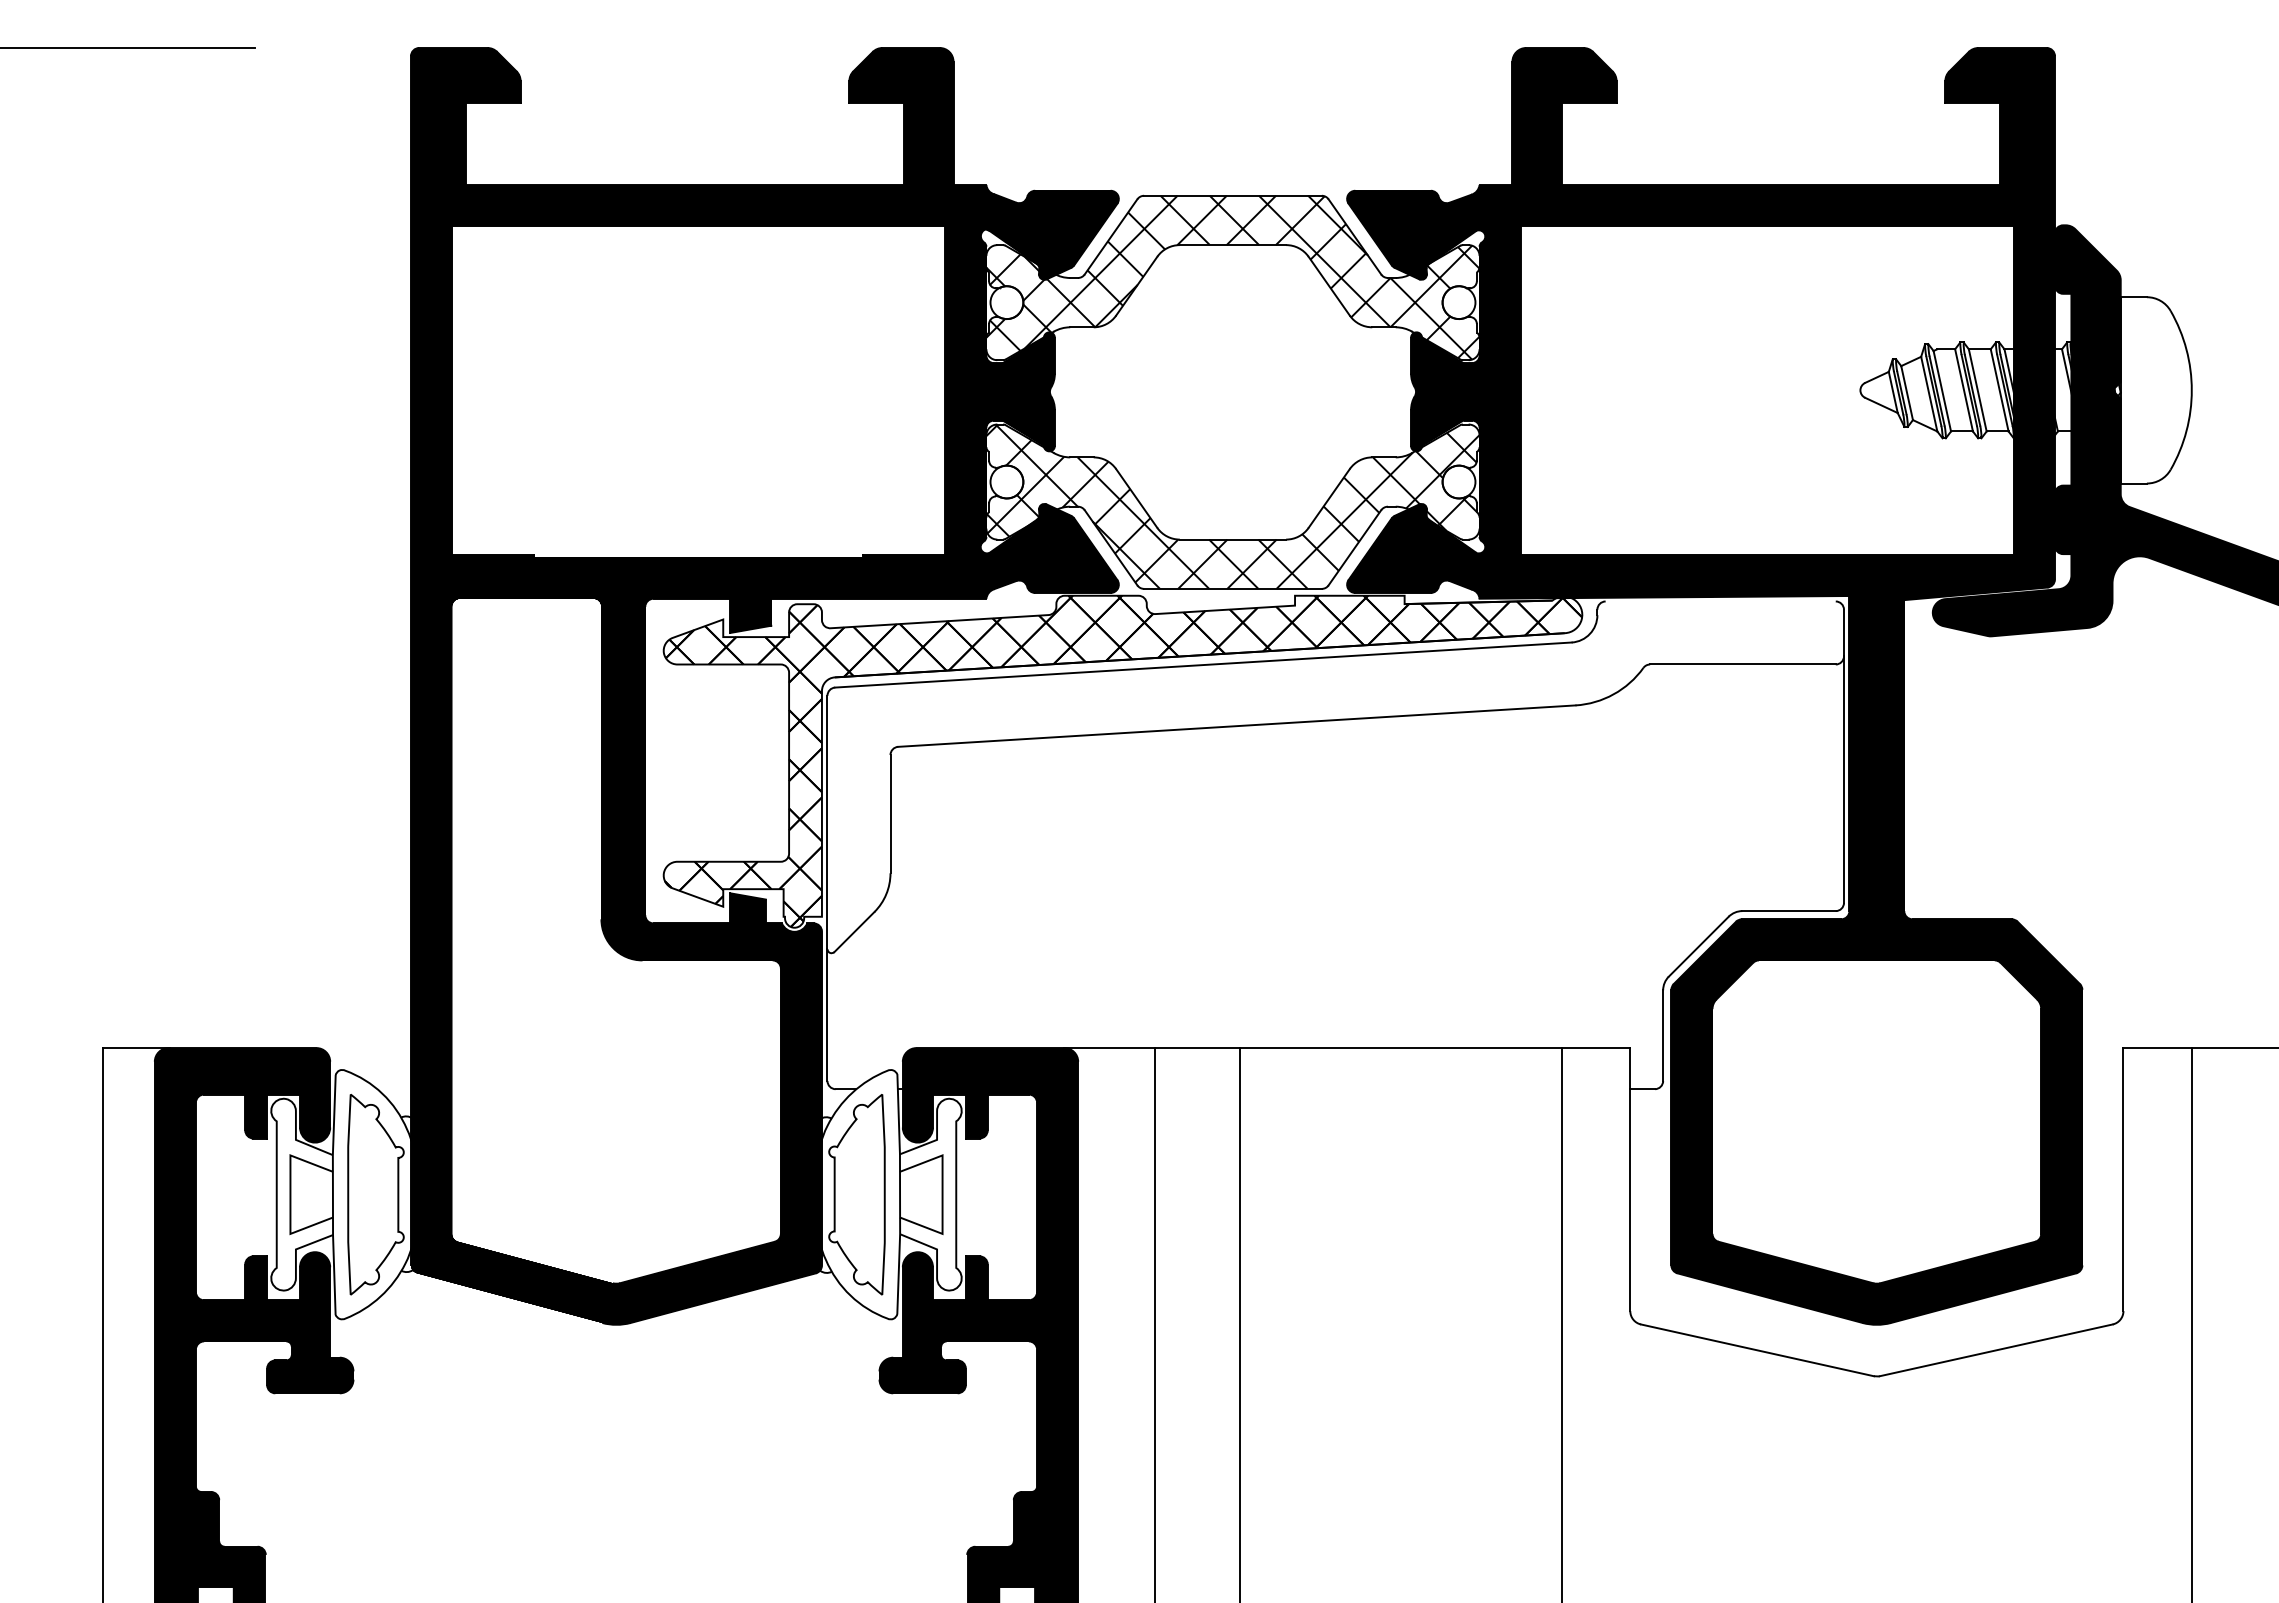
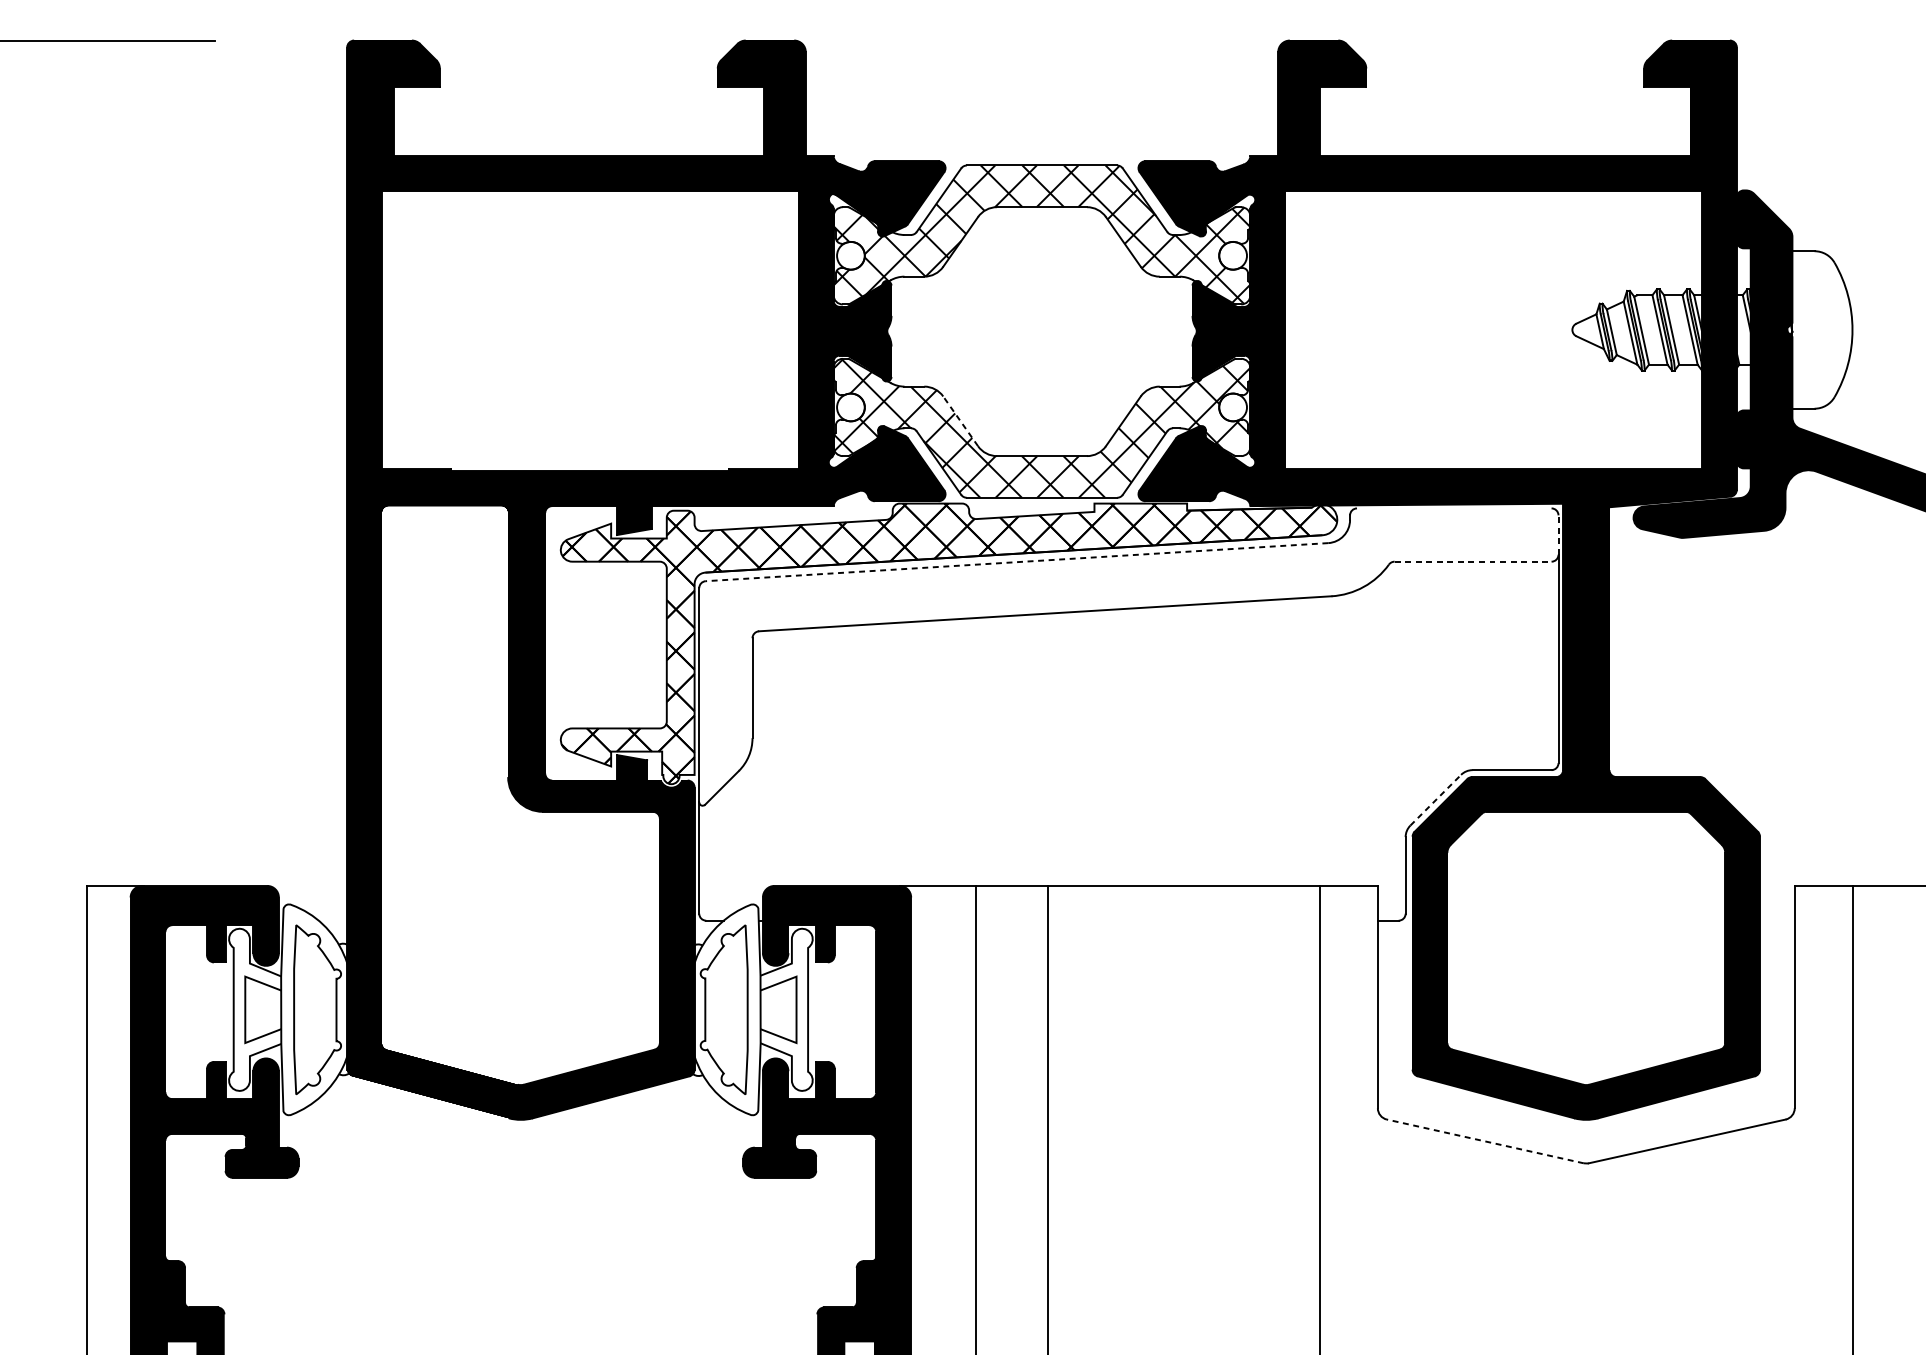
line: (1136, 498) -> (960, 421), solid -> dashed
line: (1843, 632) -> (1558, 534), solid -> dashed
line: (1742, 664) -> (1472, 561), solid -> dashed
line: (1203, 665) -> (1017, 562), solid -> dashed
line: (1699, 946) -> (1436, 800), solid -> dashed
line: (1756, 1350) -> (1484, 1141), solid -> dashed

